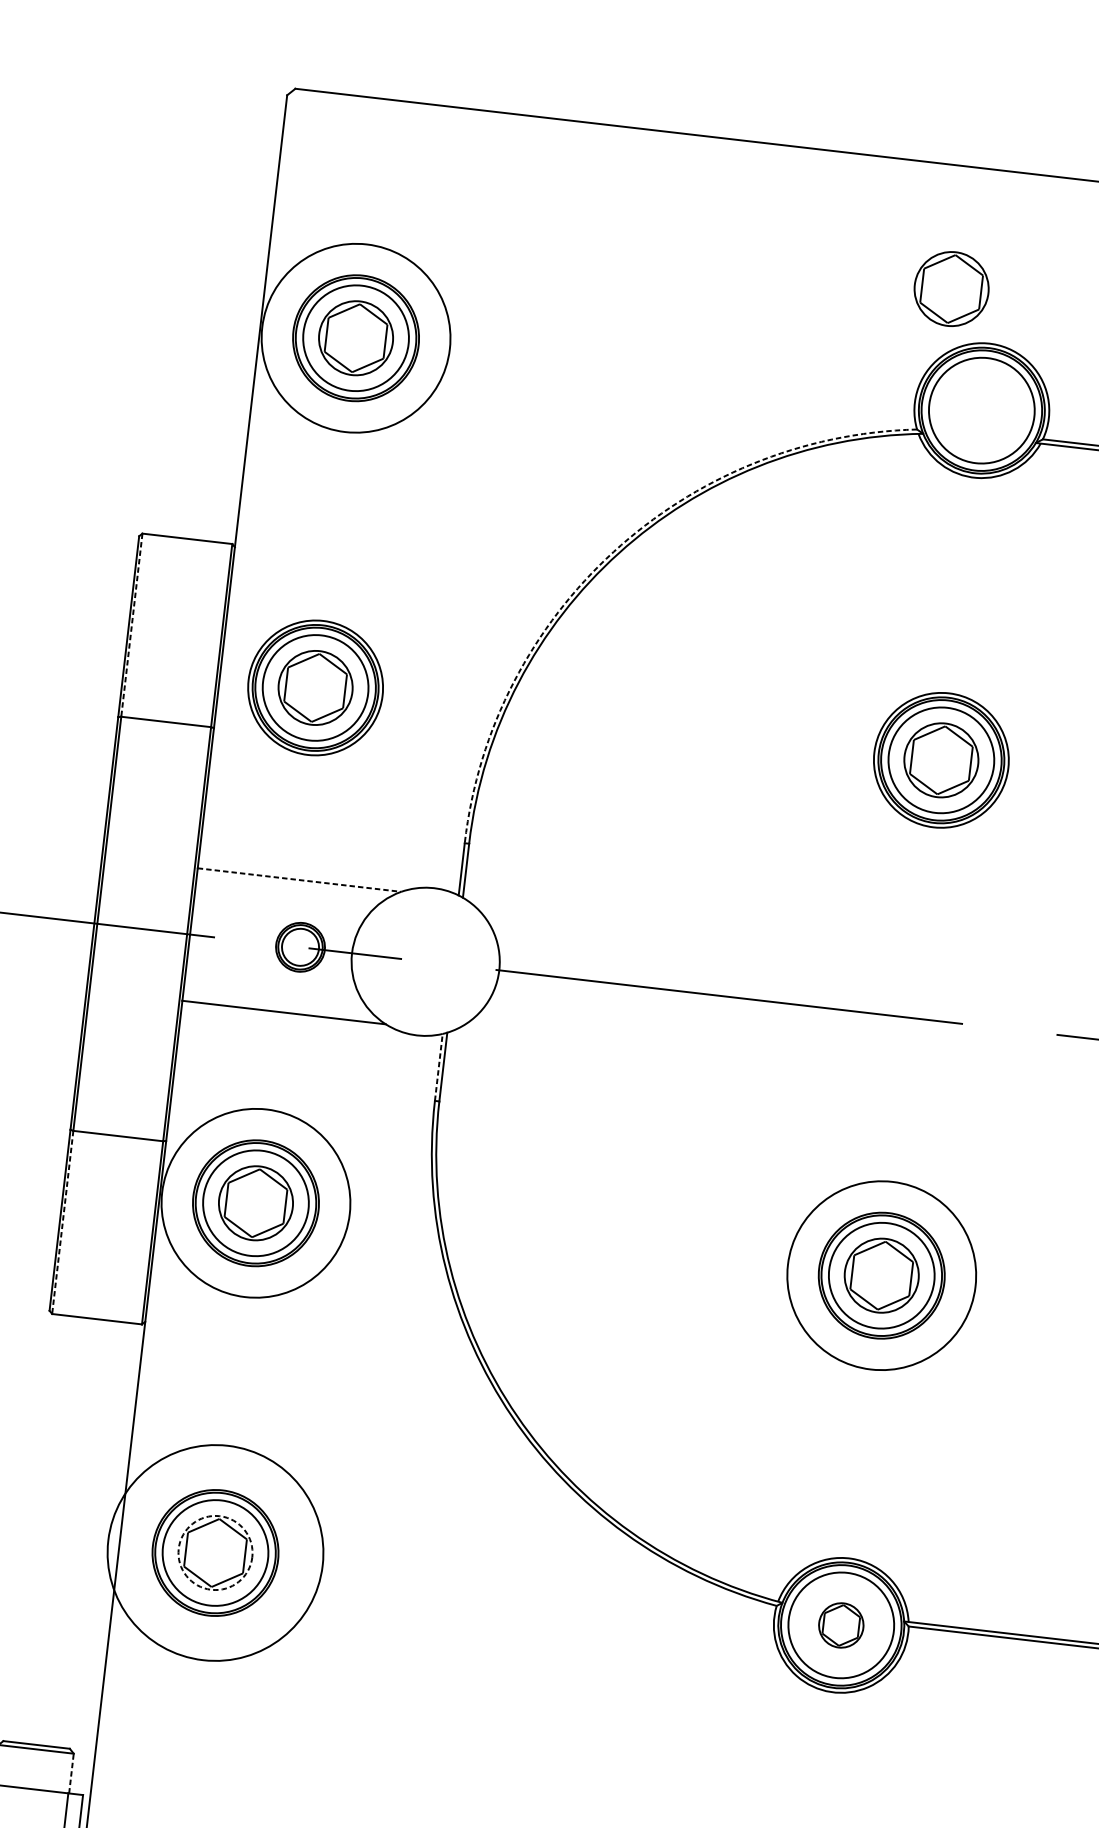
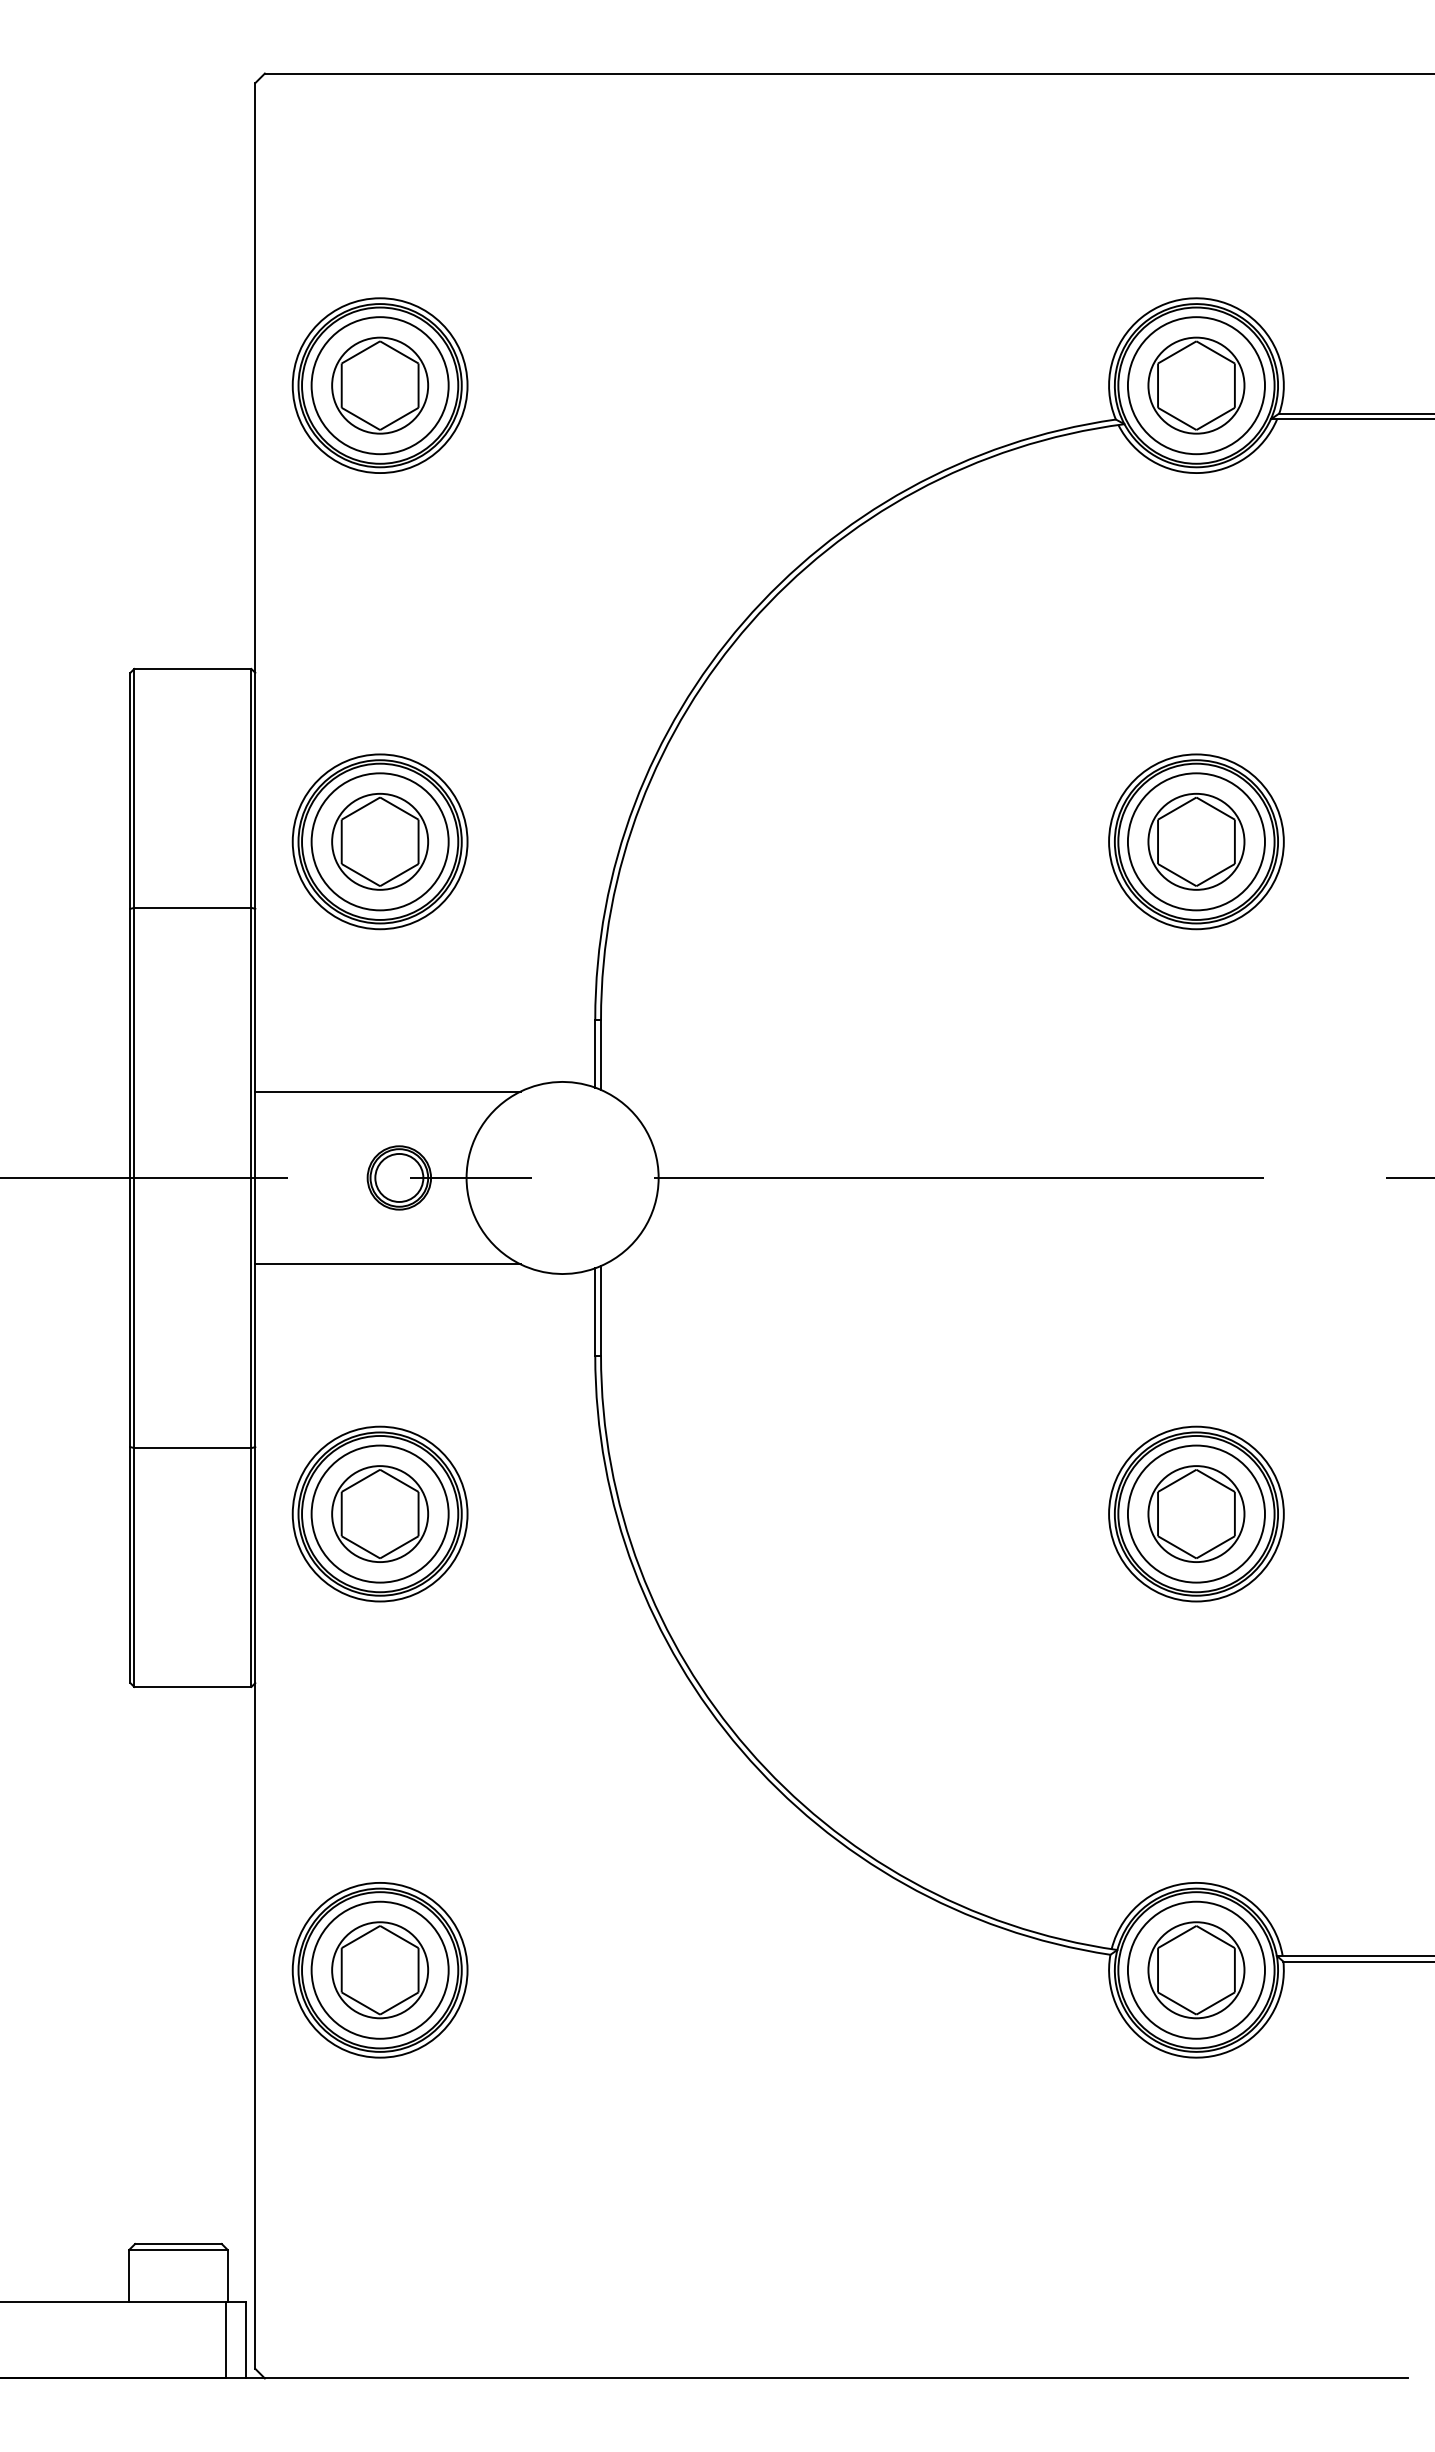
part: (951, 288) -> (1196, 385), moved
circle: (355, 338) -> (379, 385), size x0.71
arc: (613, 552) -> (743, 622), dashed -> solid
line: (132, 625) -> (134, 788), dashed -> solid
line: (299, 880) -> (388, 1091), dashed -> solid
line: (439, 1067) -> (595, 1311), dashed -> solid
circle: (255, 1202) -> (379, 1513), size x0.71
line: (62, 1223) -> (134, 1568), dashed -> solid
circle: (881, 1275) -> (1196, 1513), size x0.71
circle: (215, 1552) -> (379, 1969), size x0.62
circle: (215, 1553) -> (380, 1970), dashed -> solid
part: (841, 1625) -> (1196, 1970), size x1.67
line: (71, 1773) -> (227, 2275), dashed -> solid

